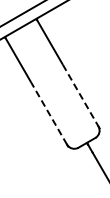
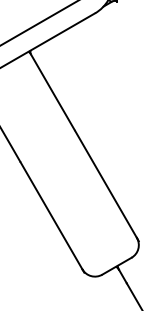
line: (80, 95) -> (105, 184), dashed -> solid
line: (49, 113) -> (51, 215), dashed -> solid

